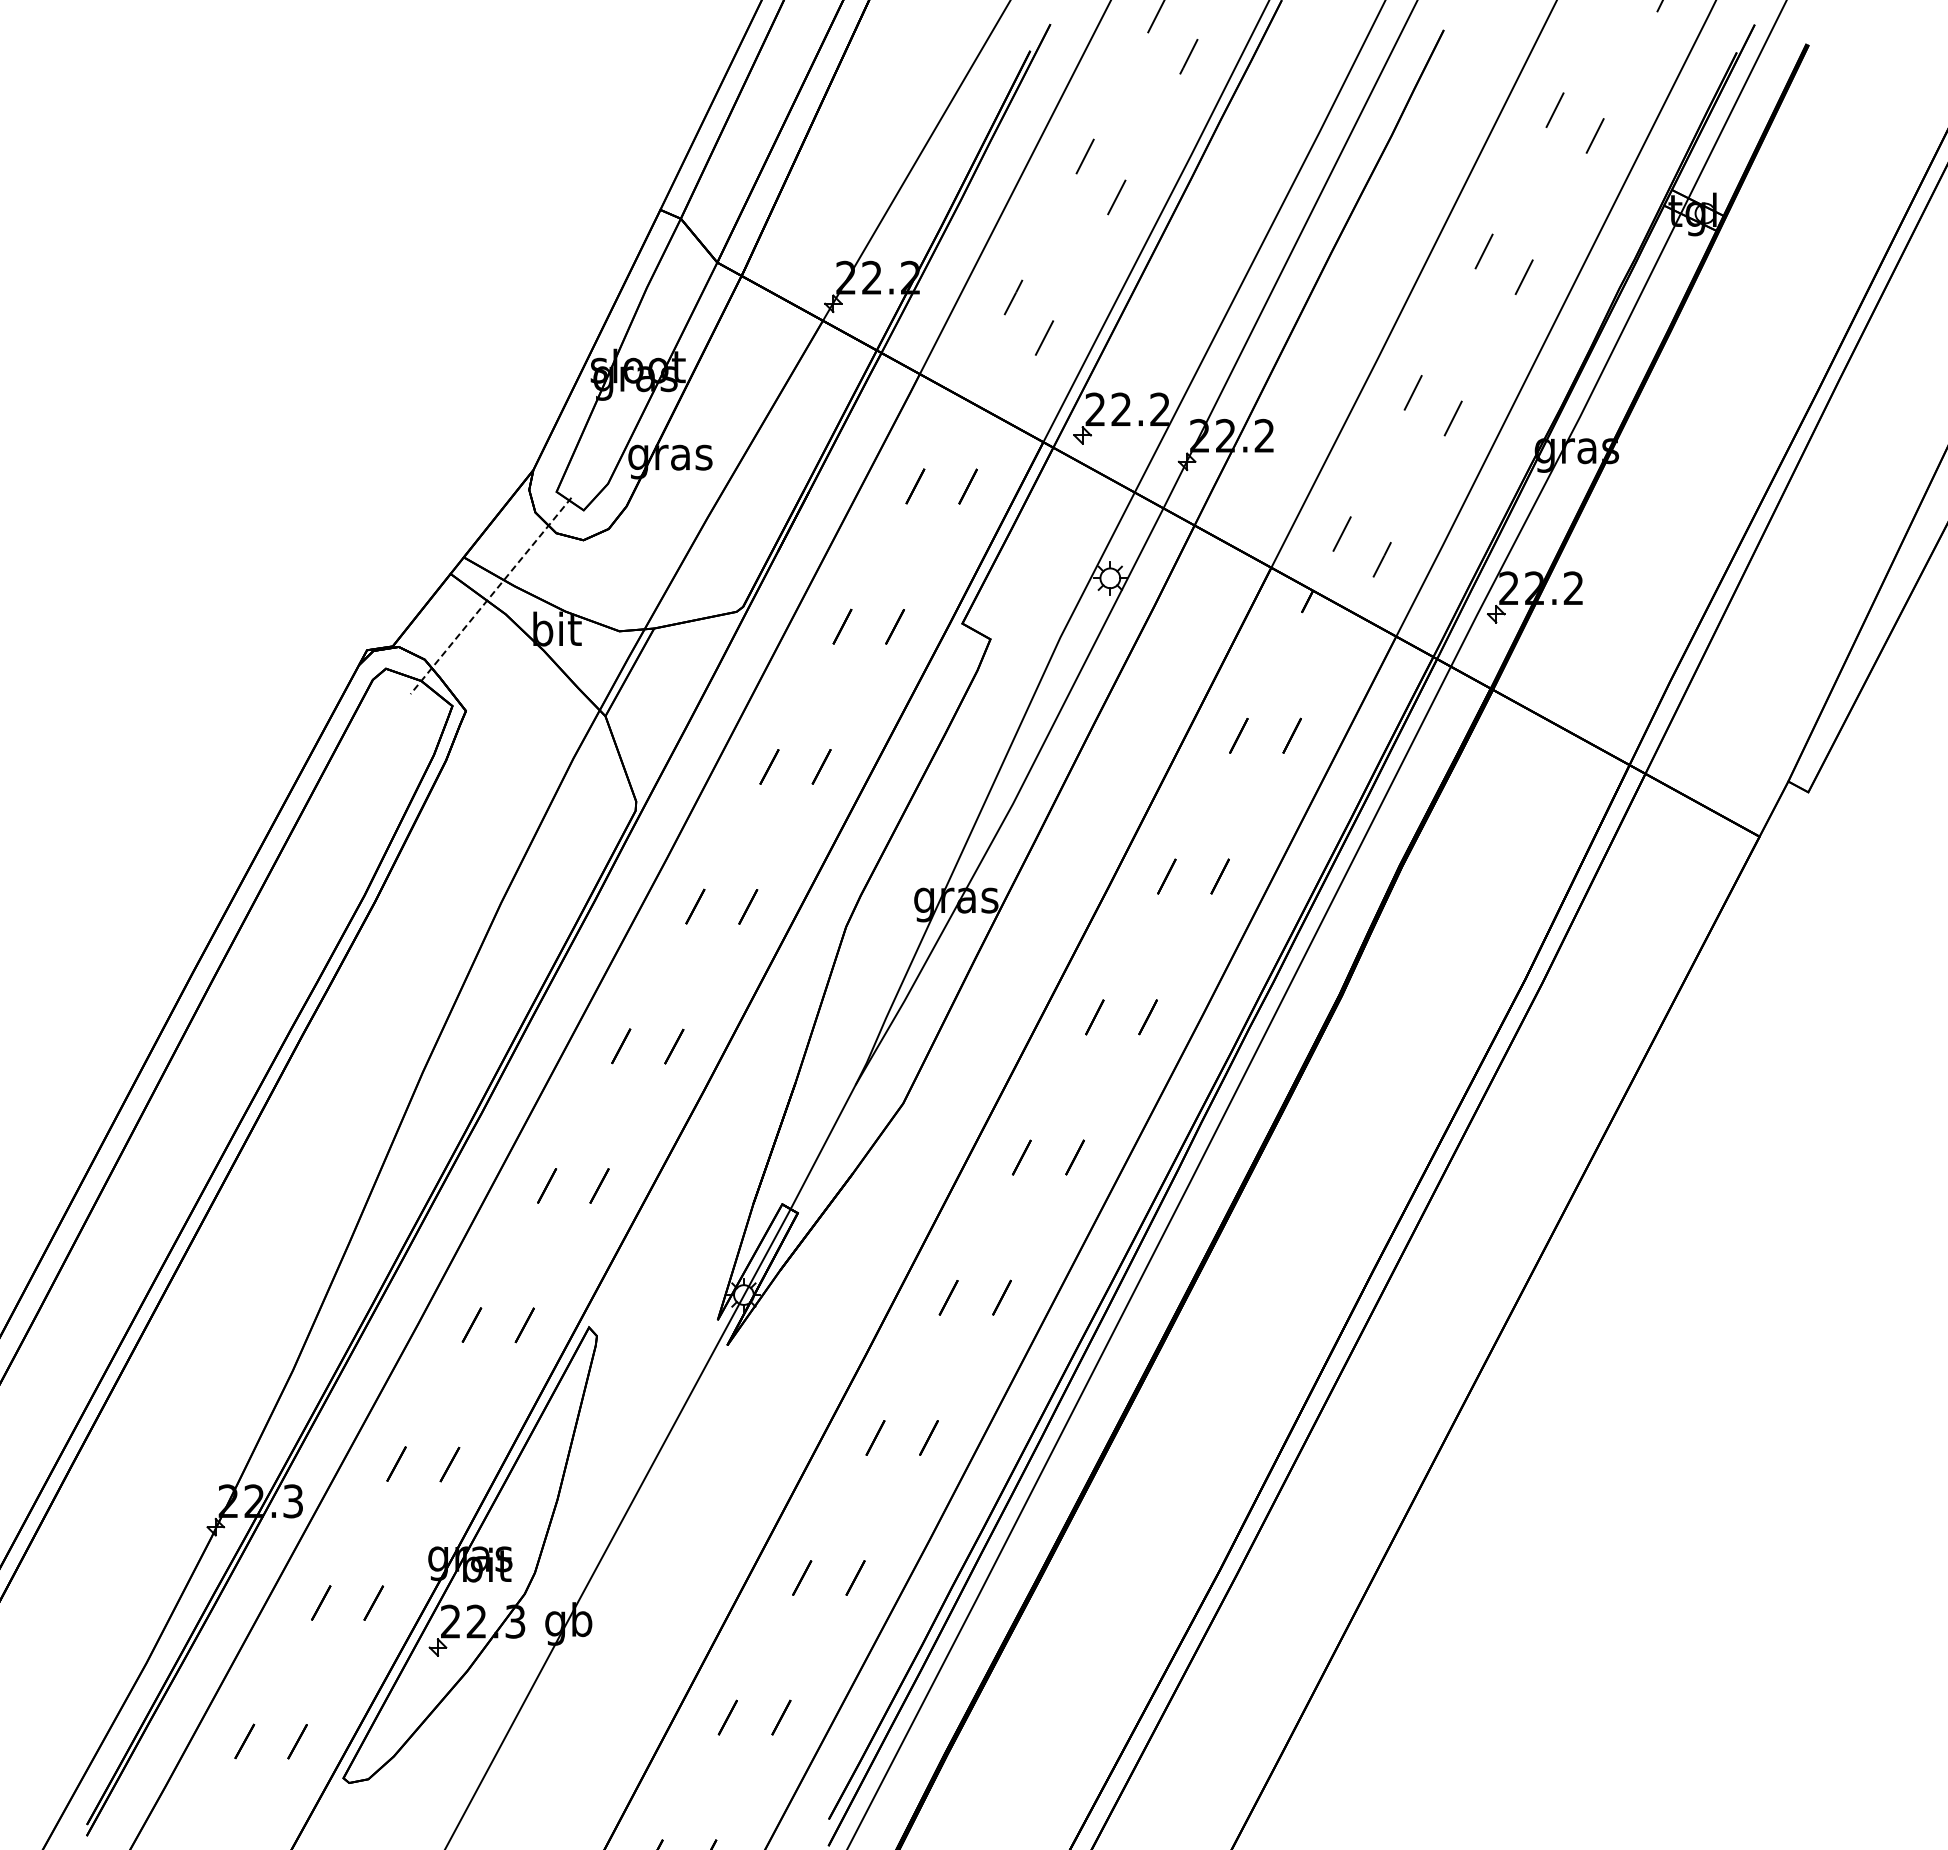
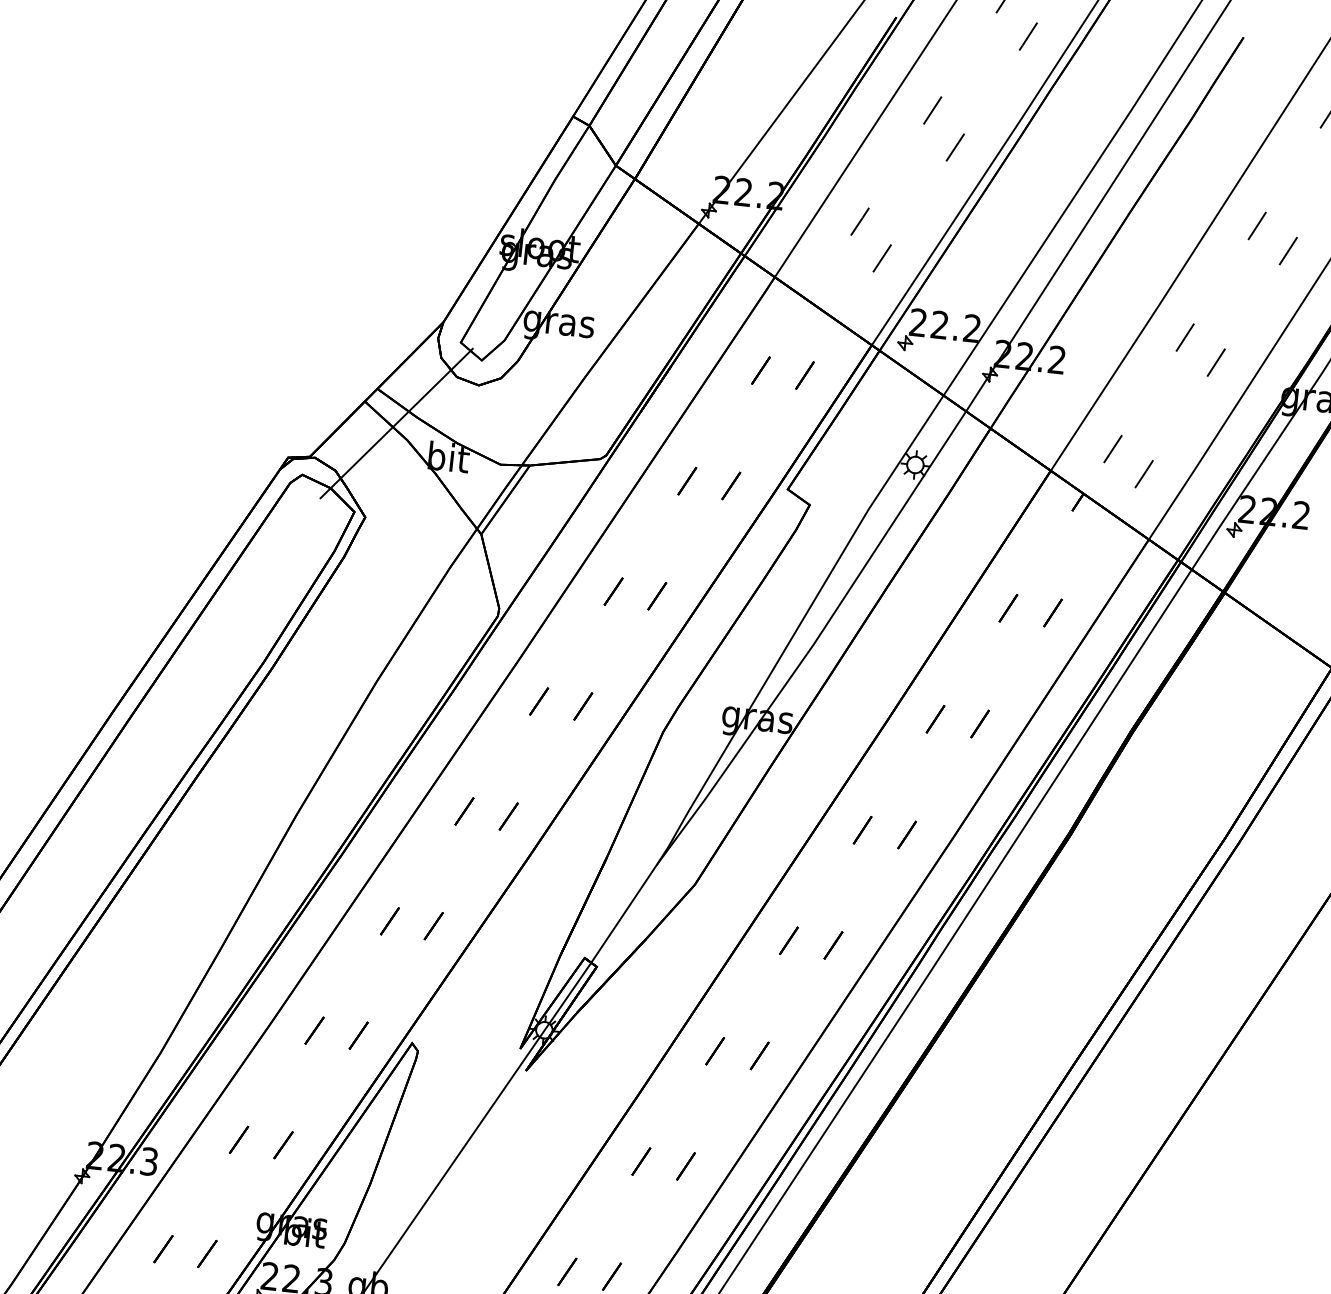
line: (491, 595) -> (397, 423), dashed -> solid

